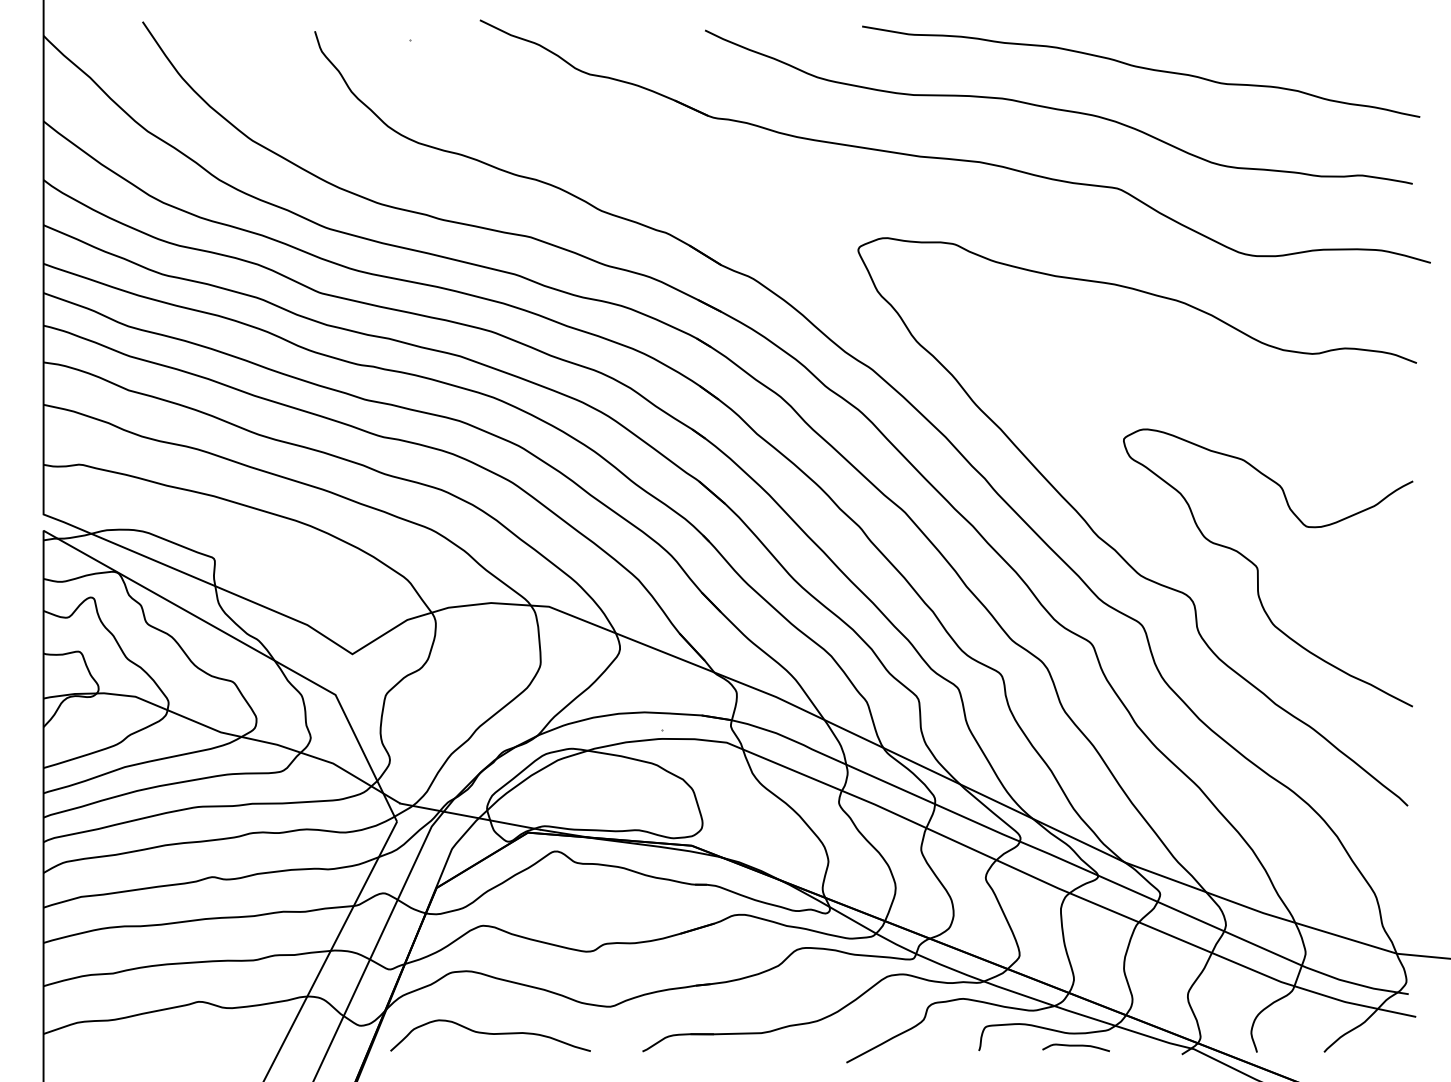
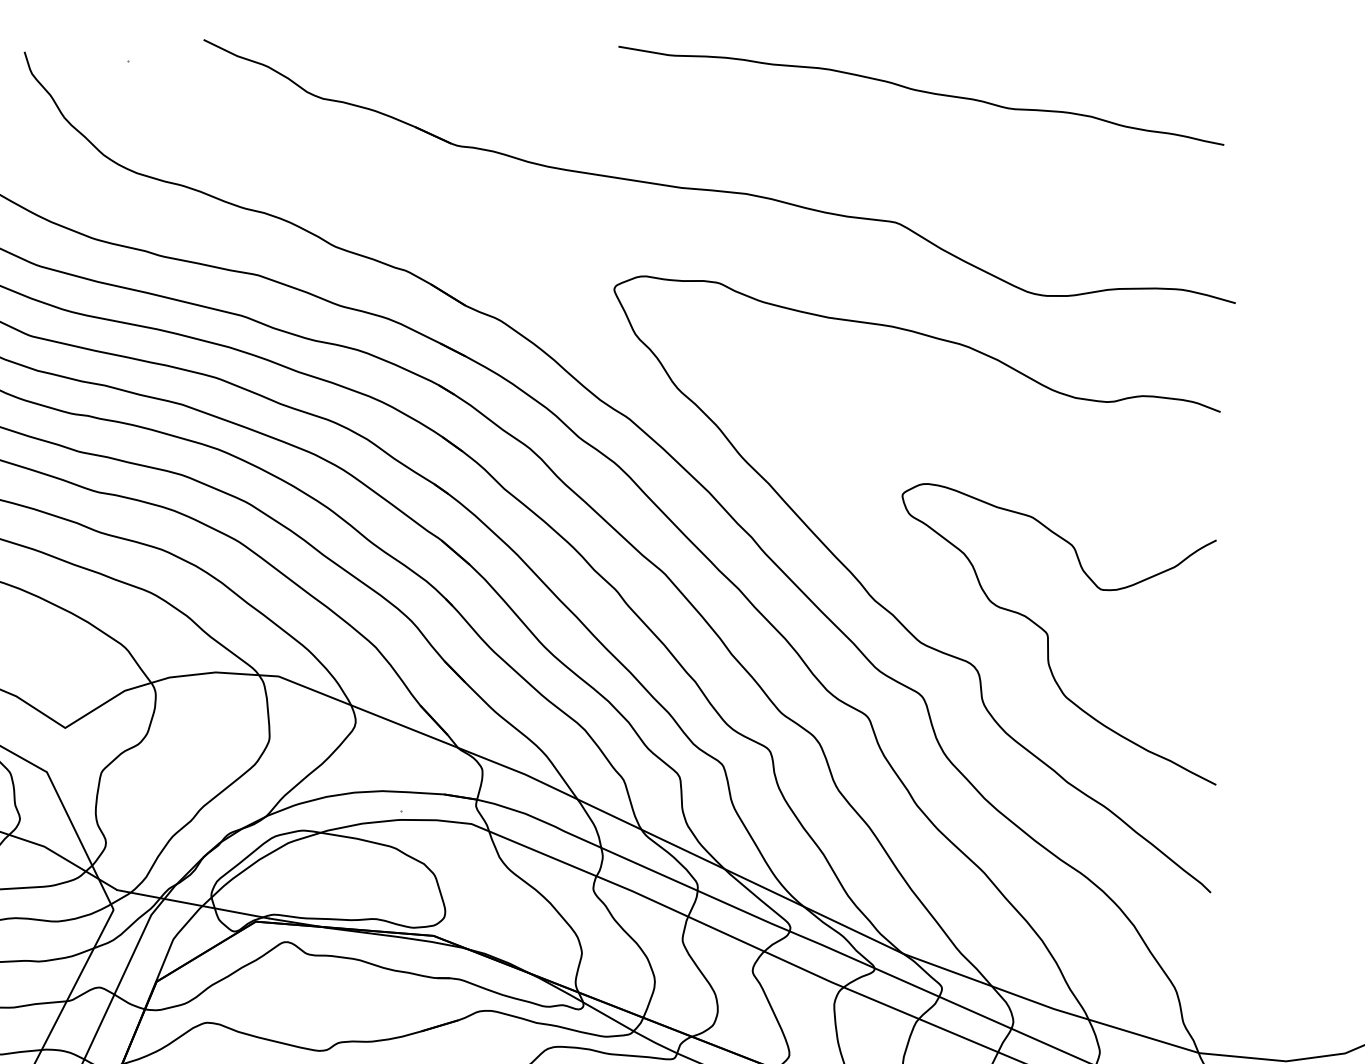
curve: (1058, 108) -> (831, 135), removed

